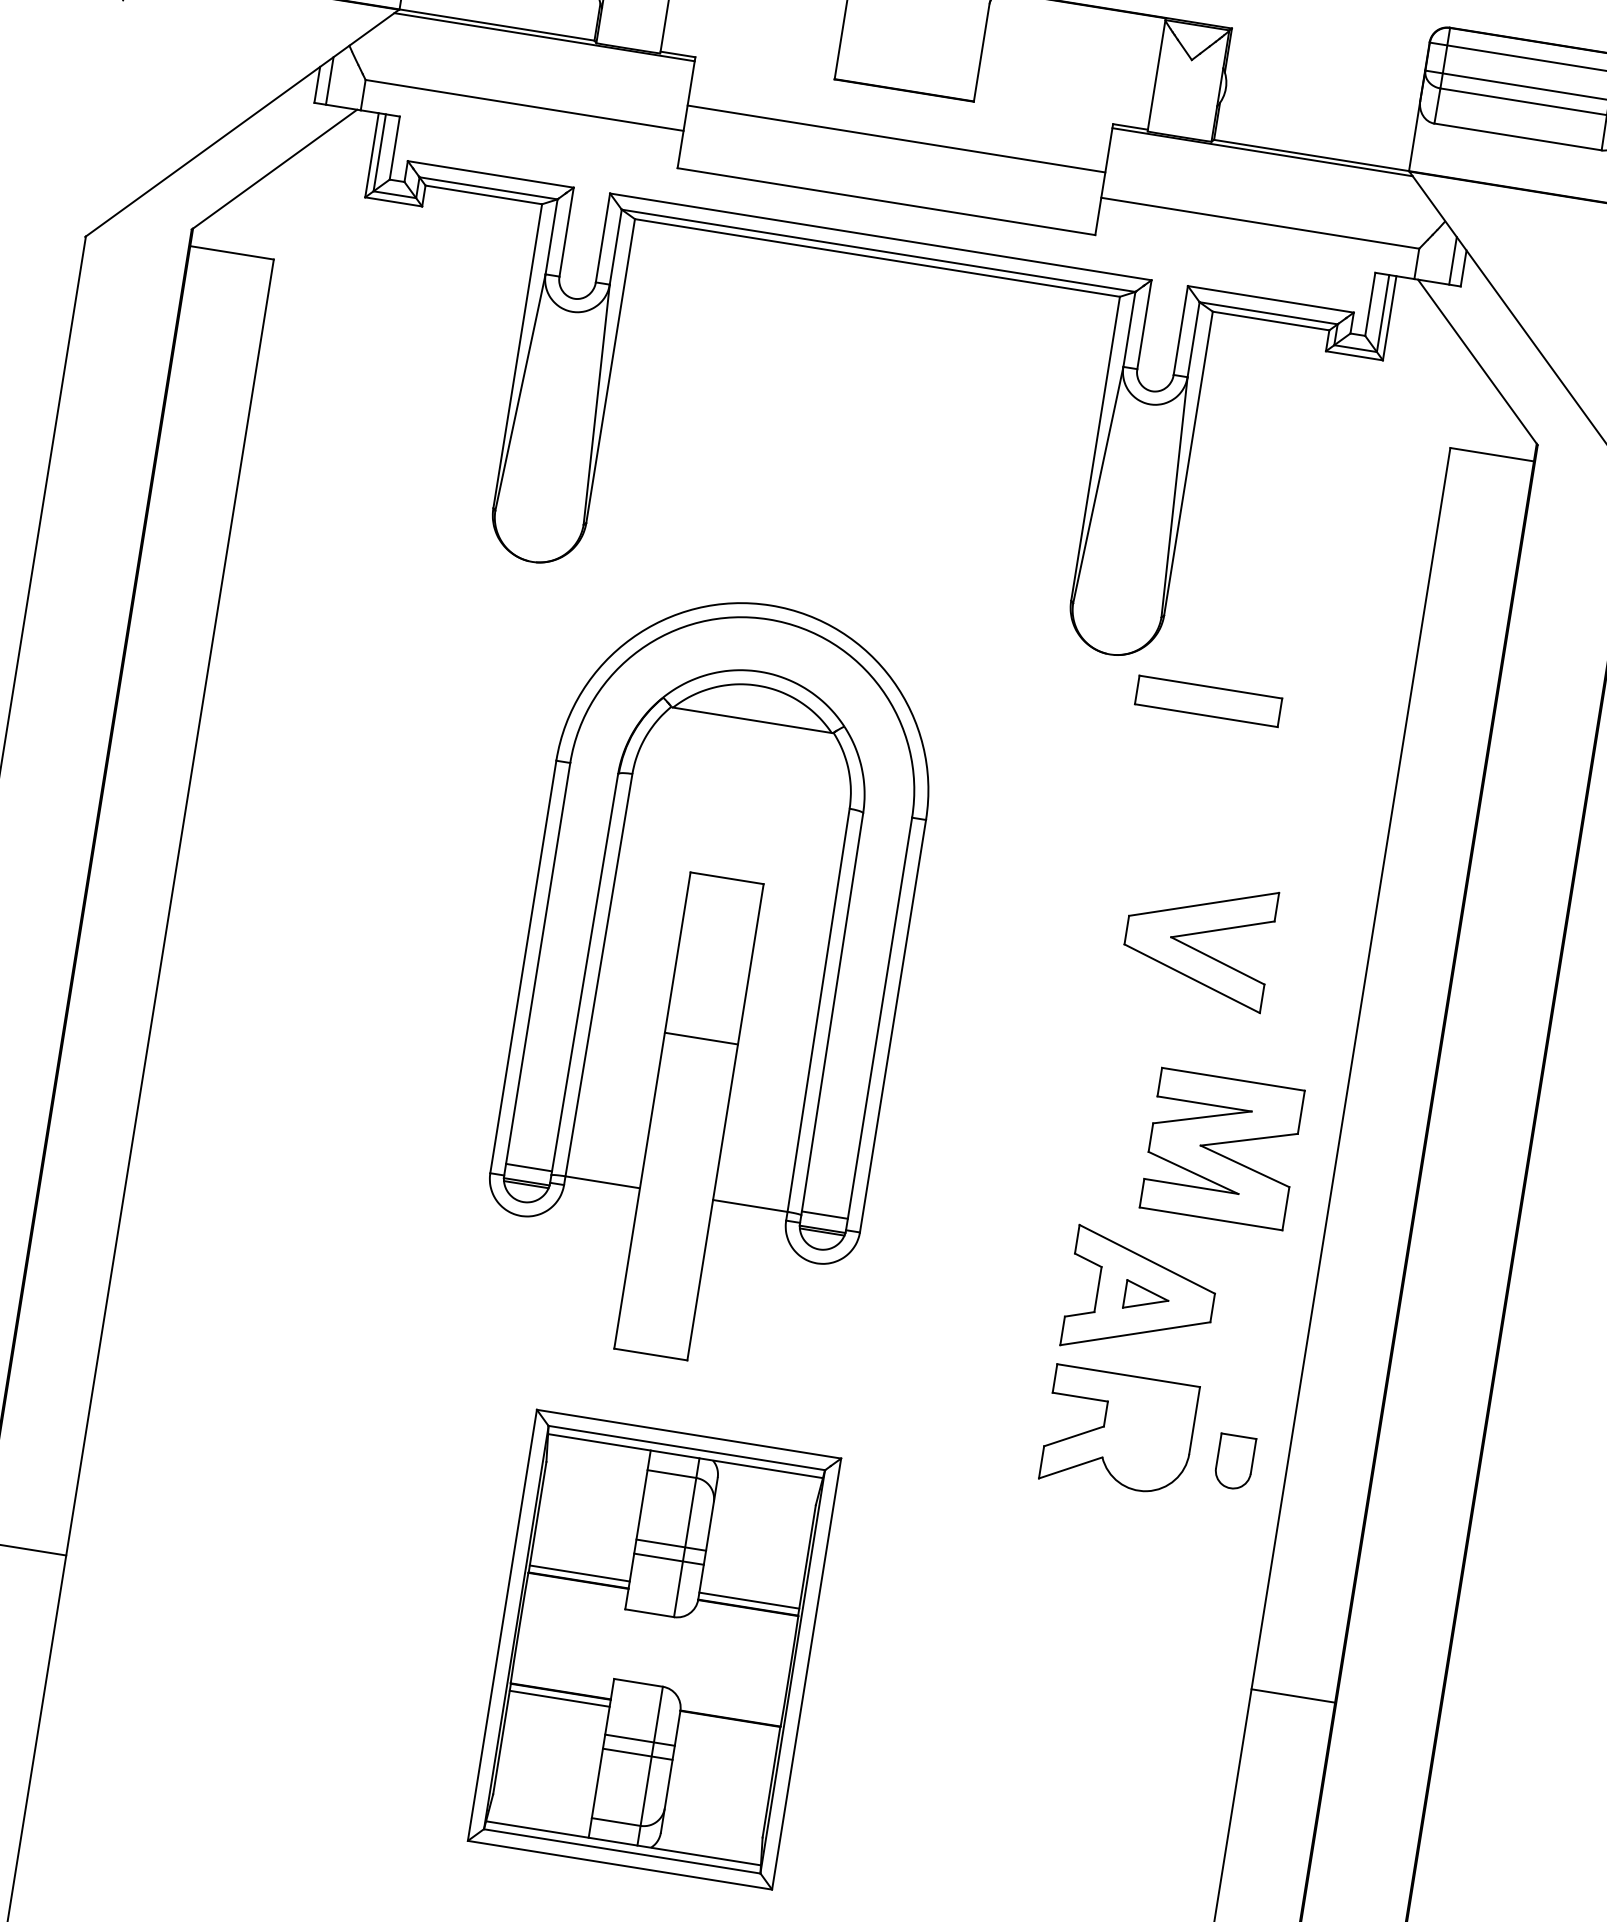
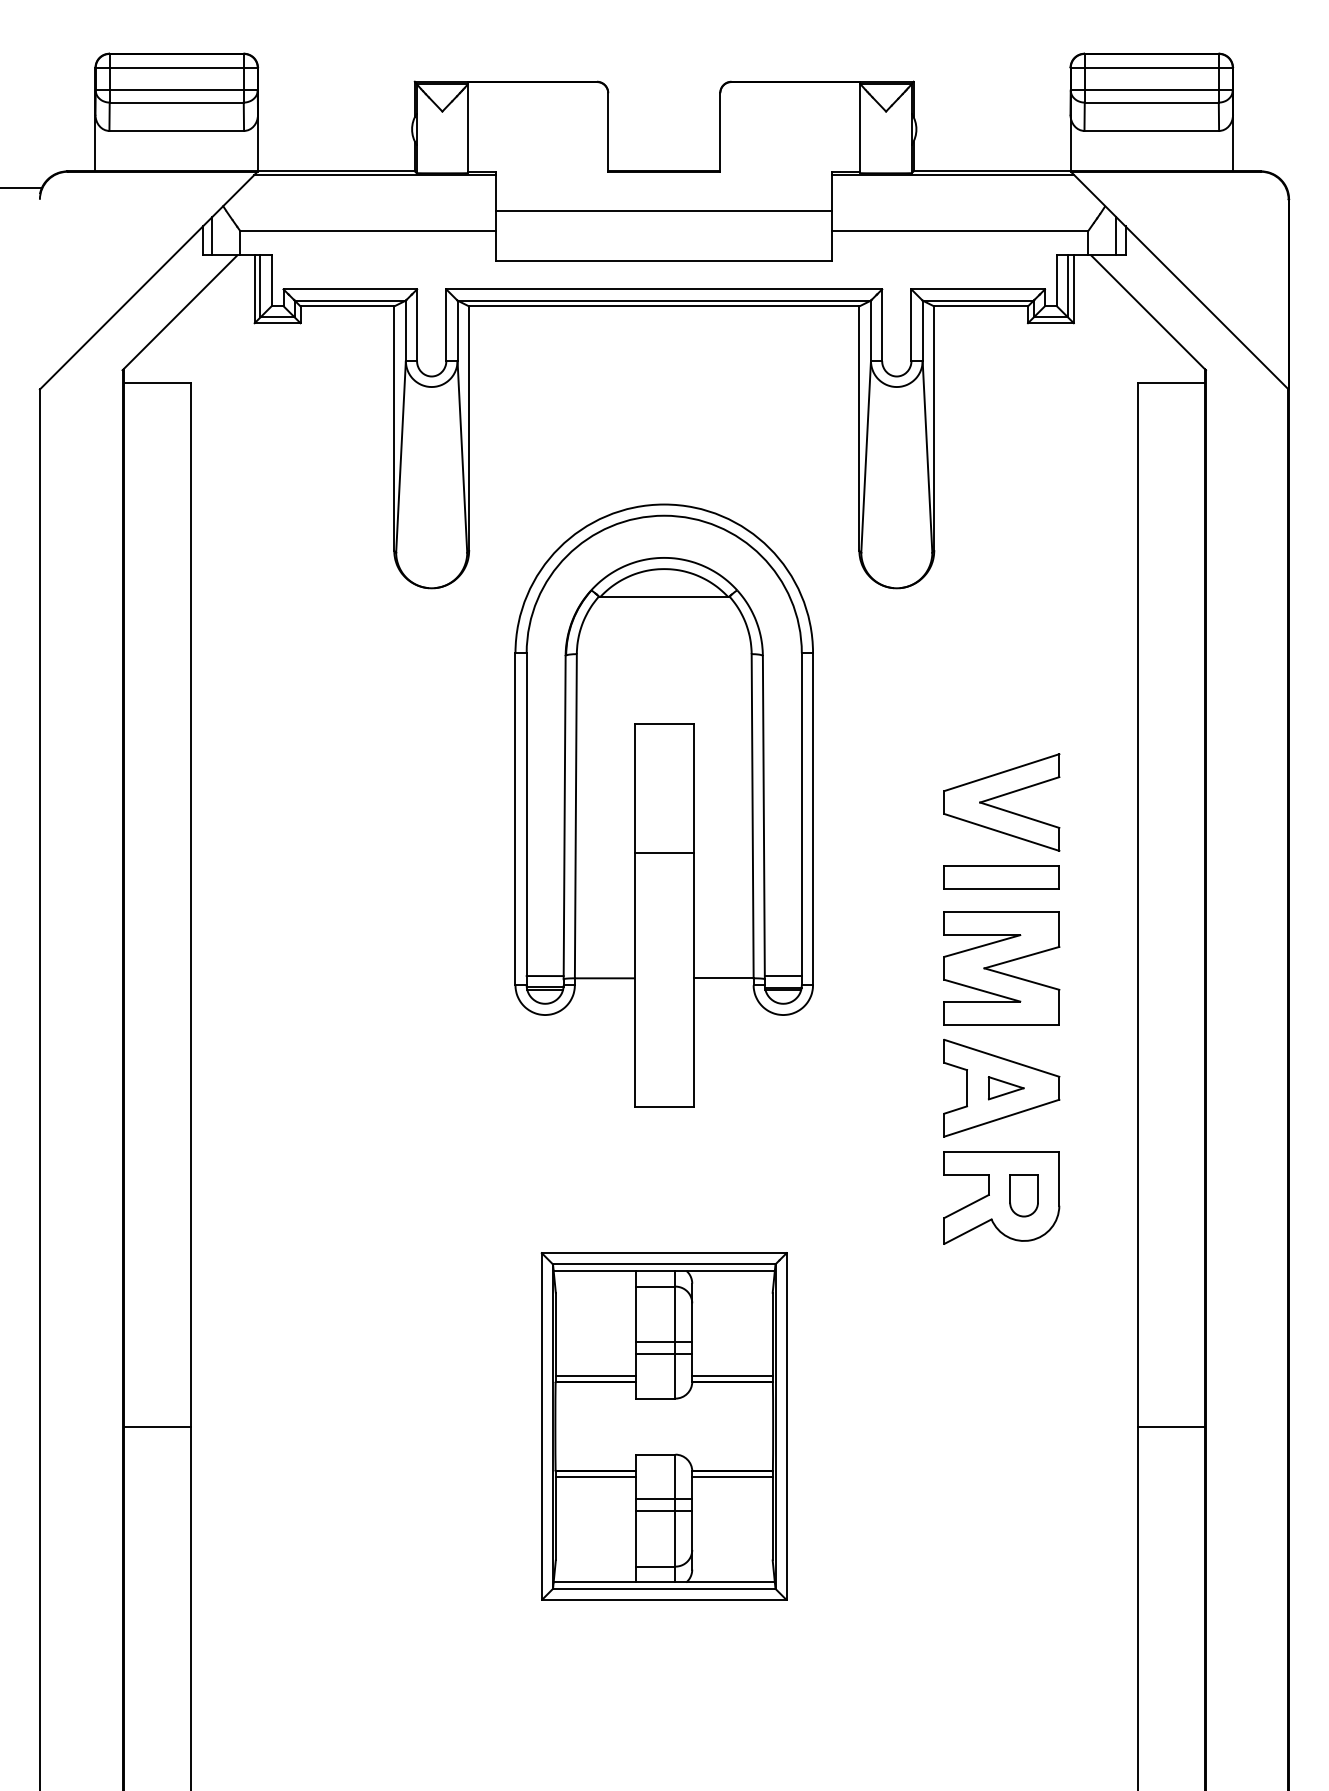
part: (1208, 701) -> (1001, 877), moved
part: (709, 979) -> (663, 805), moved
part: (1221, 1149) -> (1001, 968), moved
part: (1234, 1462) -> (1023, 1195), moved
line: (1293, 1695) -> (1171, 1426), moved
line: (729, 1726) -> (732, 1477), added

